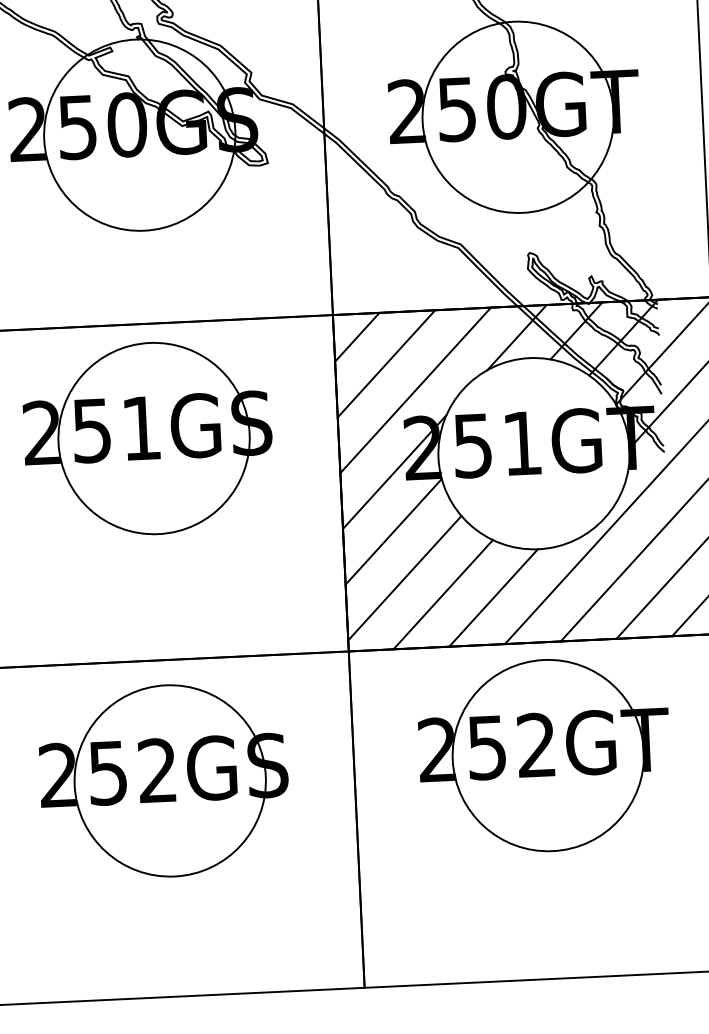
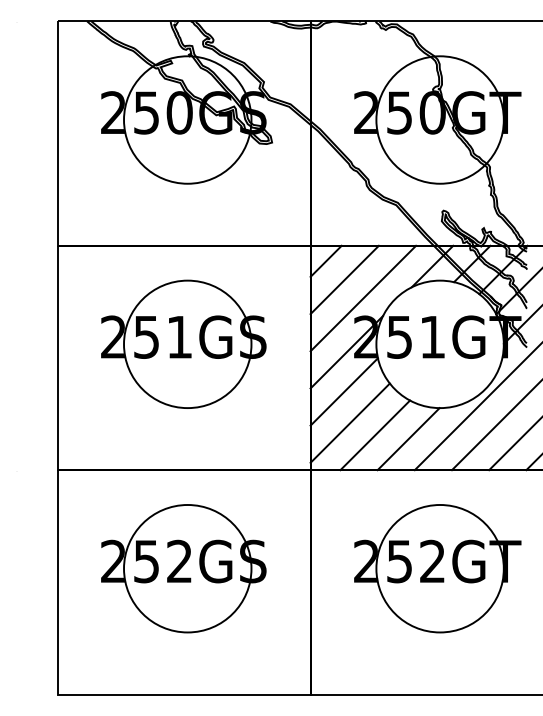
part: (147, 437) -> (183, 343), moved
part: (544, 755) -> (437, 568), moved
part: (163, 780) -> (183, 568), moved

